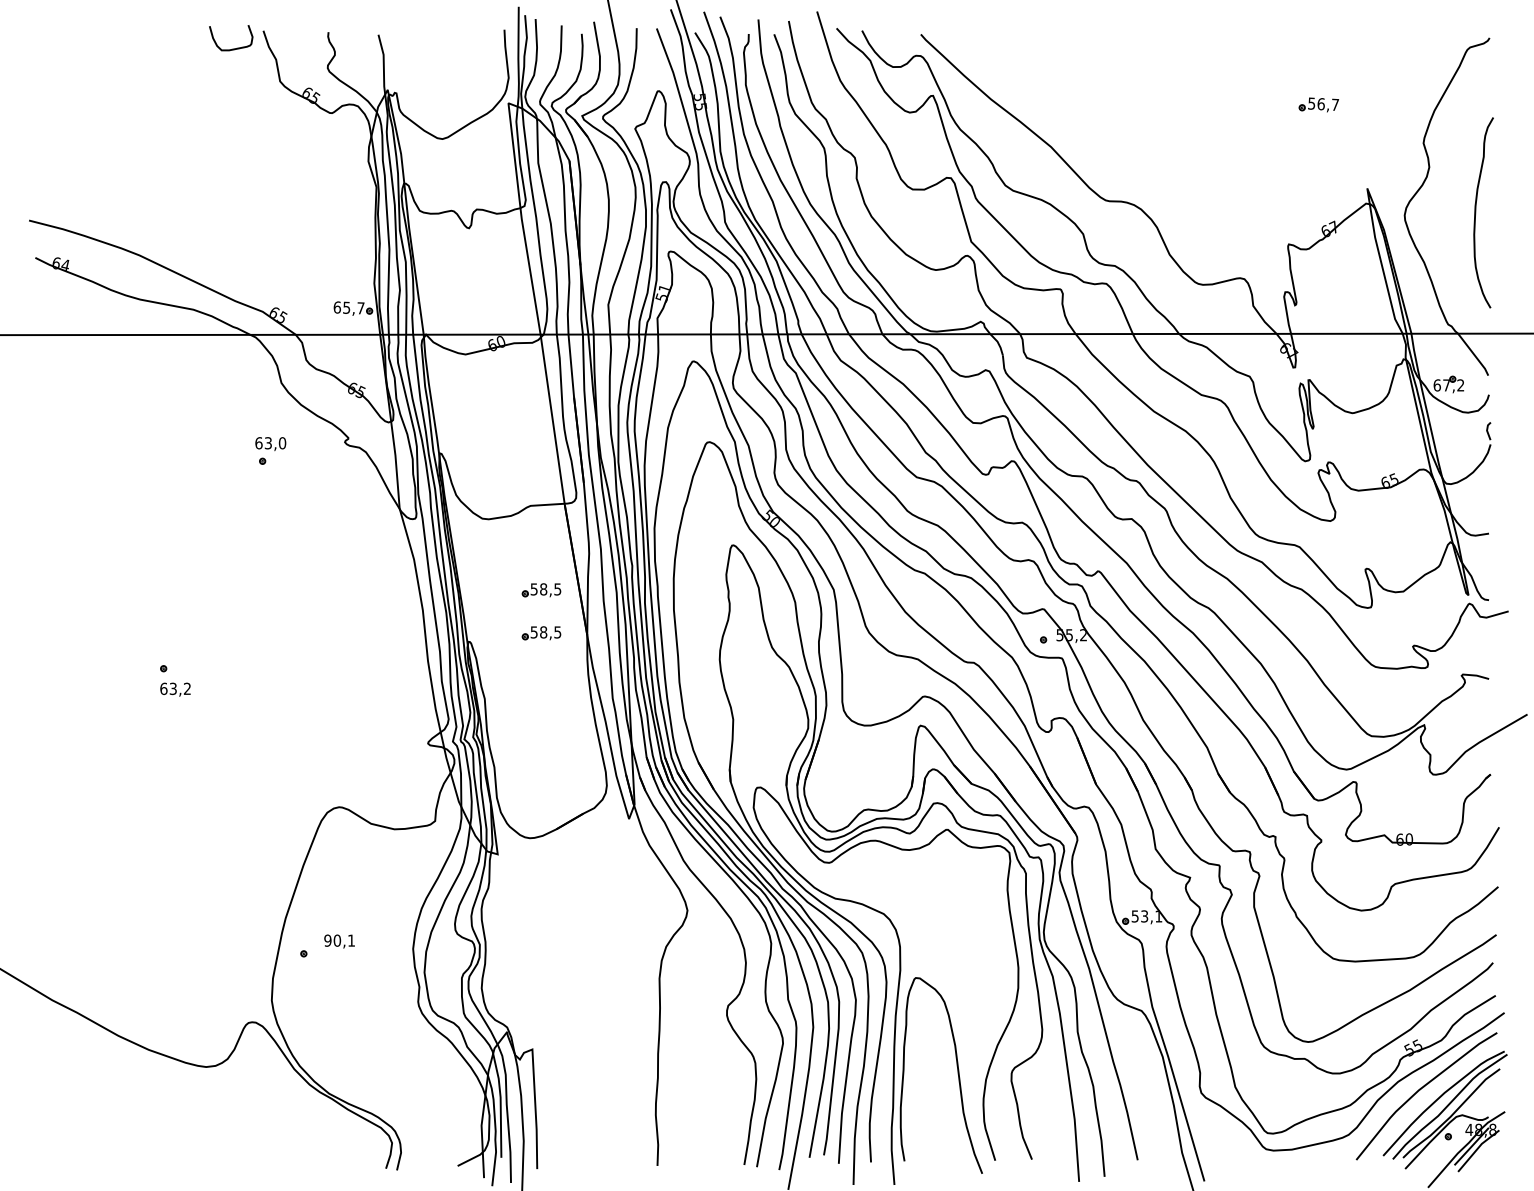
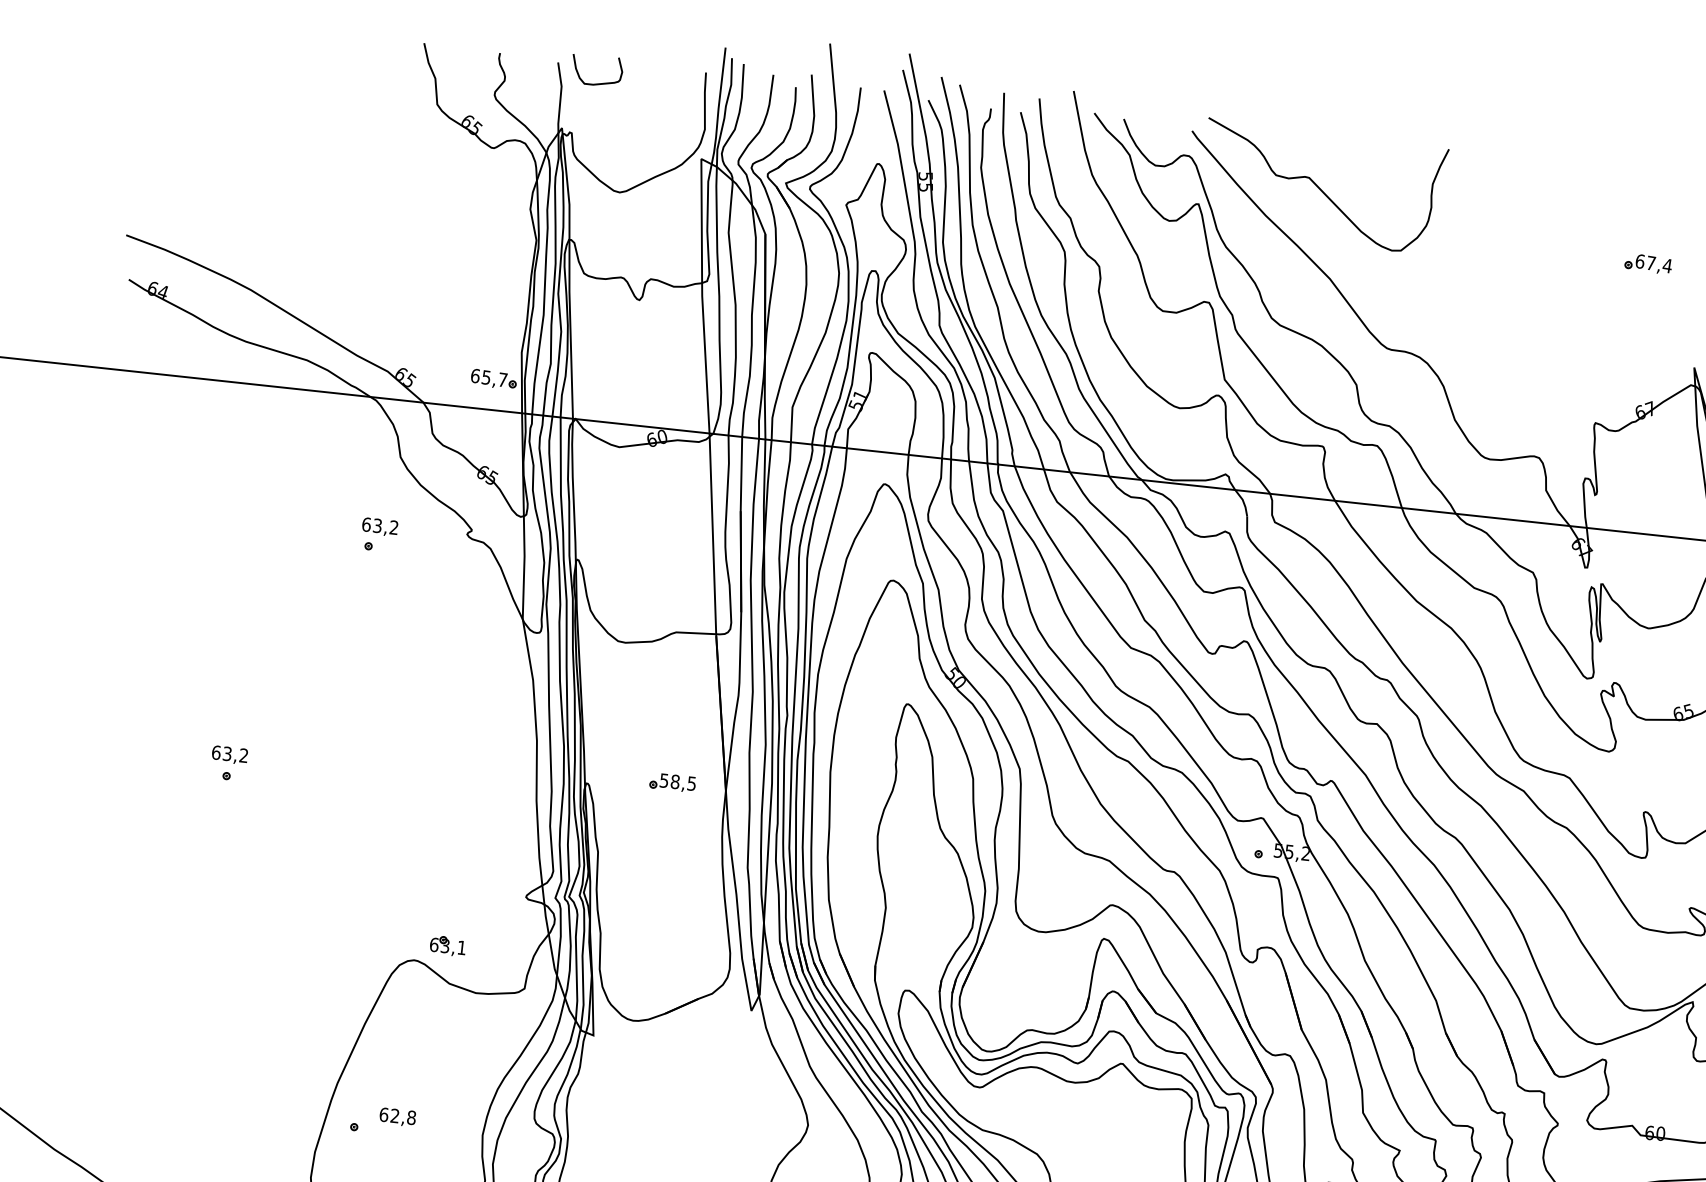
curve: (232, 48) -> (597, 82), moved
curve: (1034, 70) -> (1320, 187), added
text: (1323, 103) -> (1653, 262), 56,7 -> 67,4
text: (282, 443) -> (394, 527), 63,0 -> 63,2
part: (541, 590) -> (678, 732), removed
text: (175, 689) -> (229, 754), moved
part: (366, 791) -> (448, 945), added
text: (339, 940) -> (397, 1116), 90,1 -> 62,8

